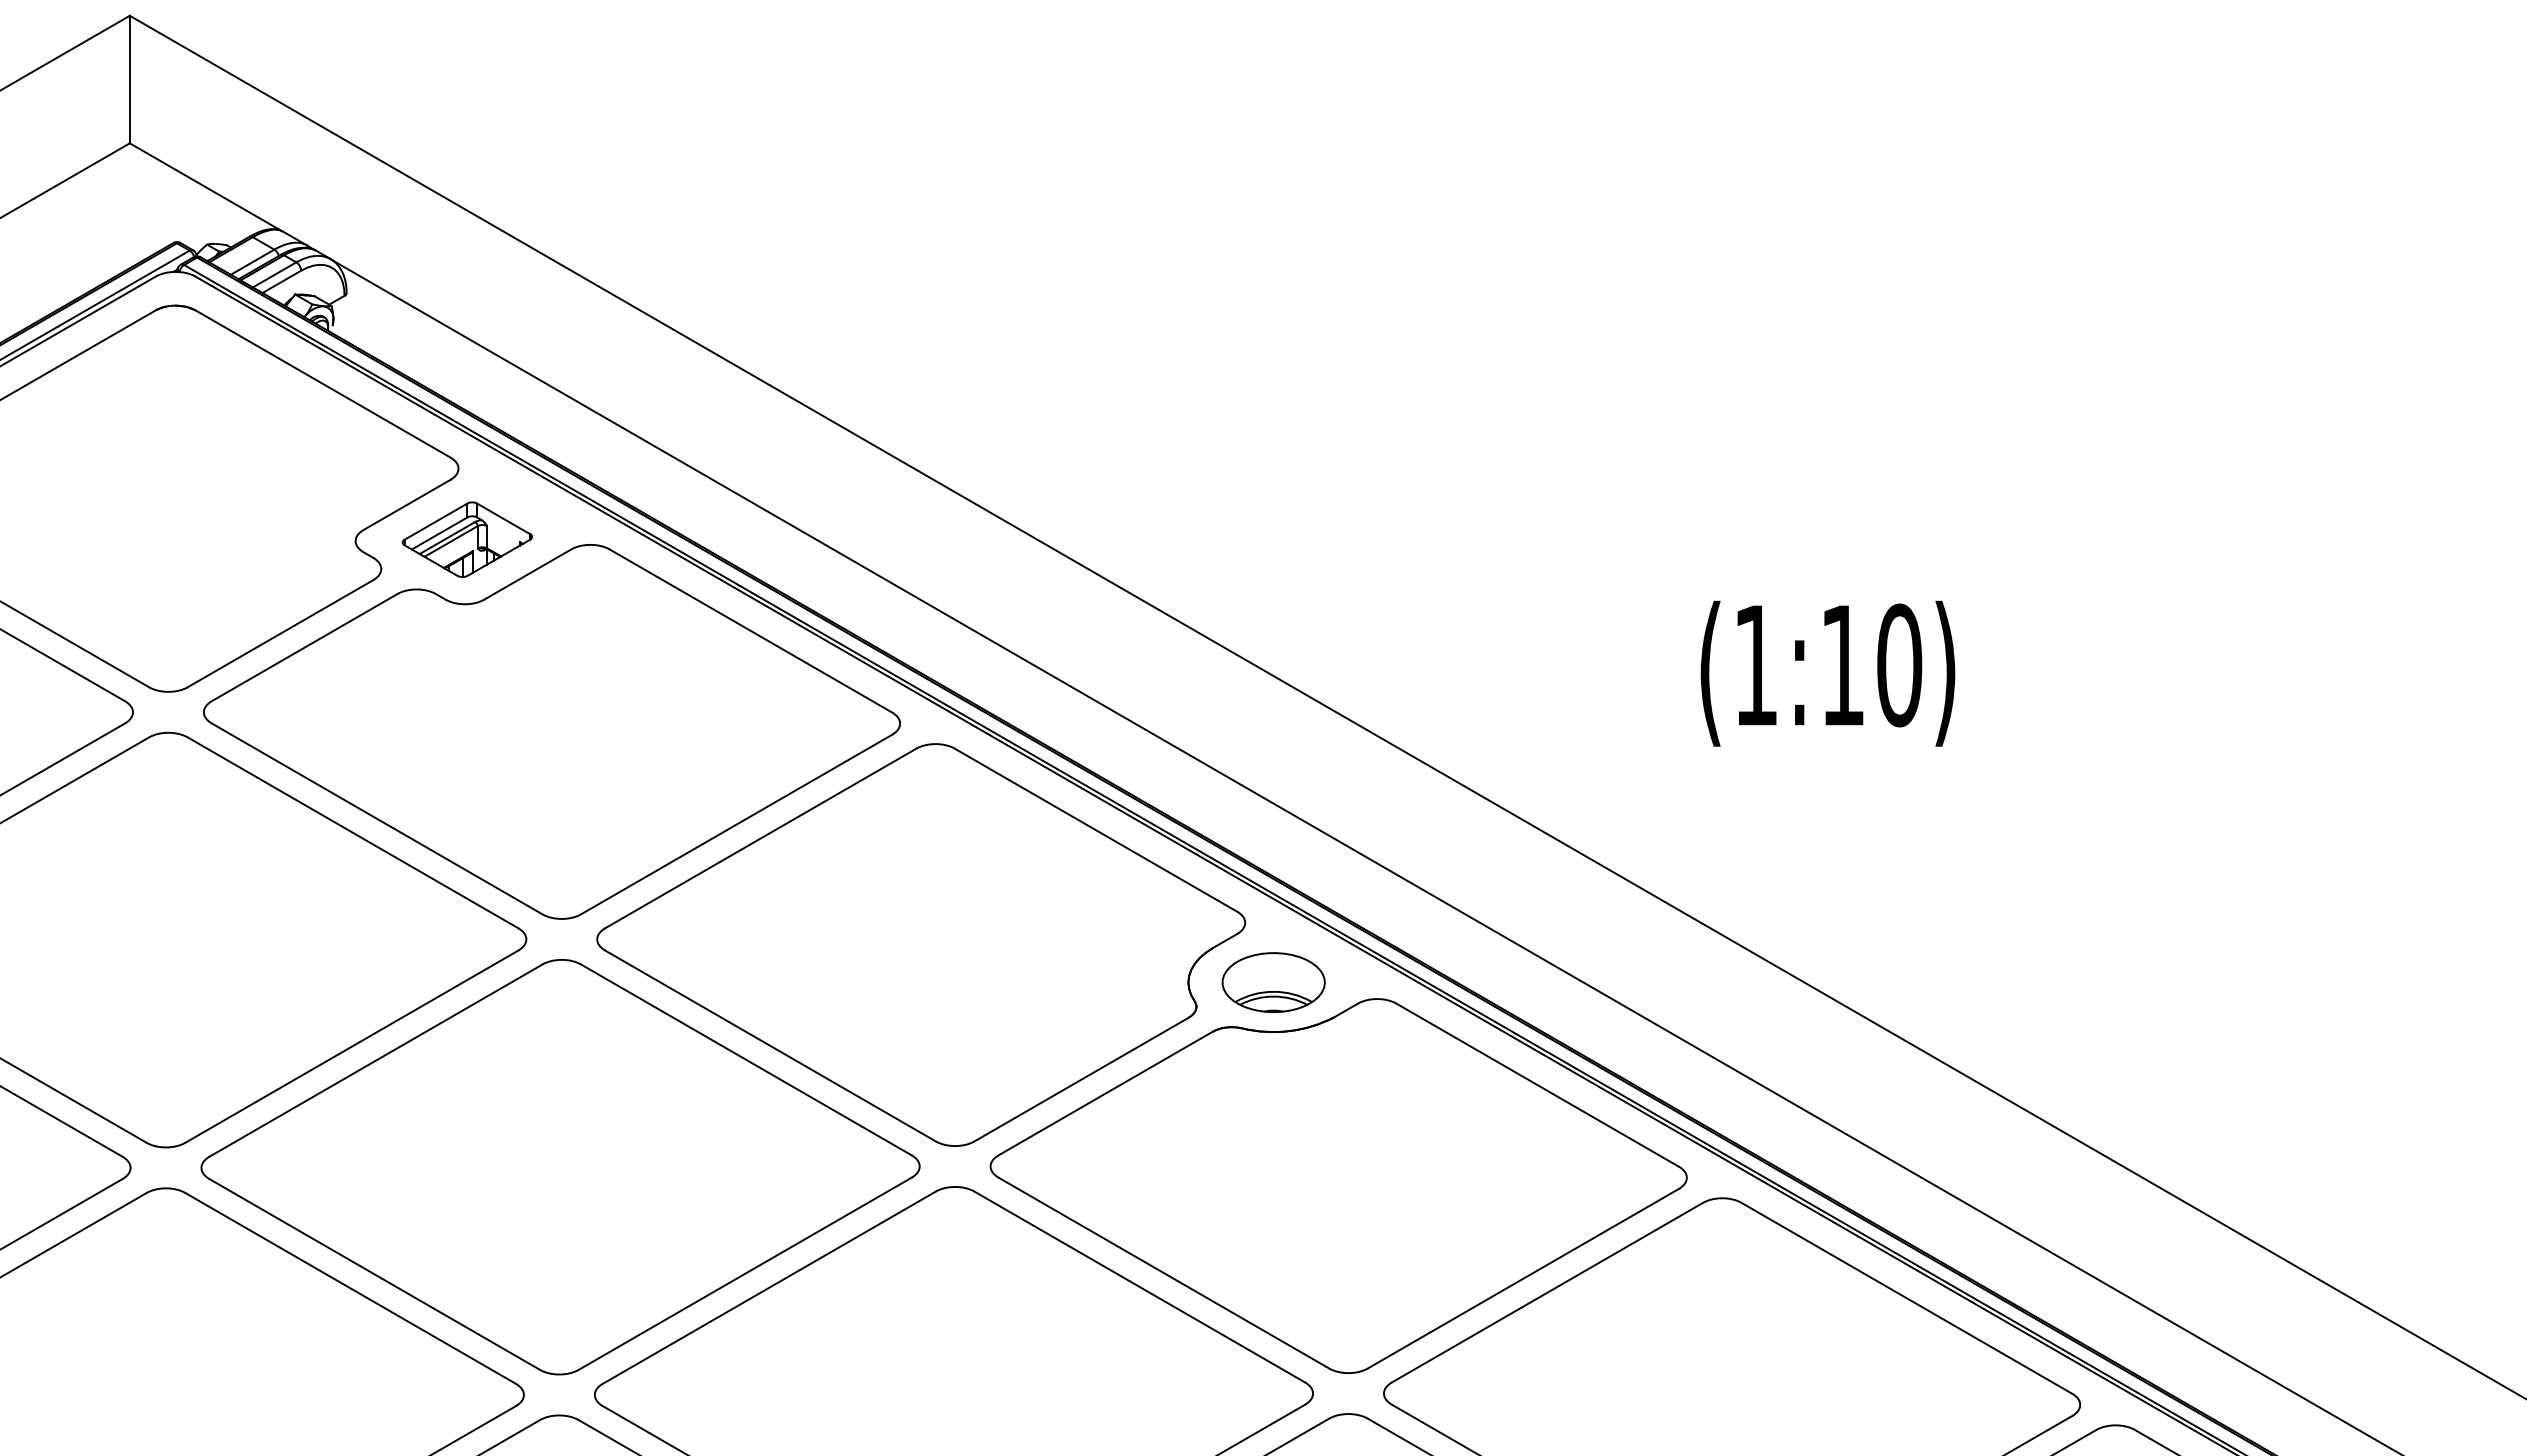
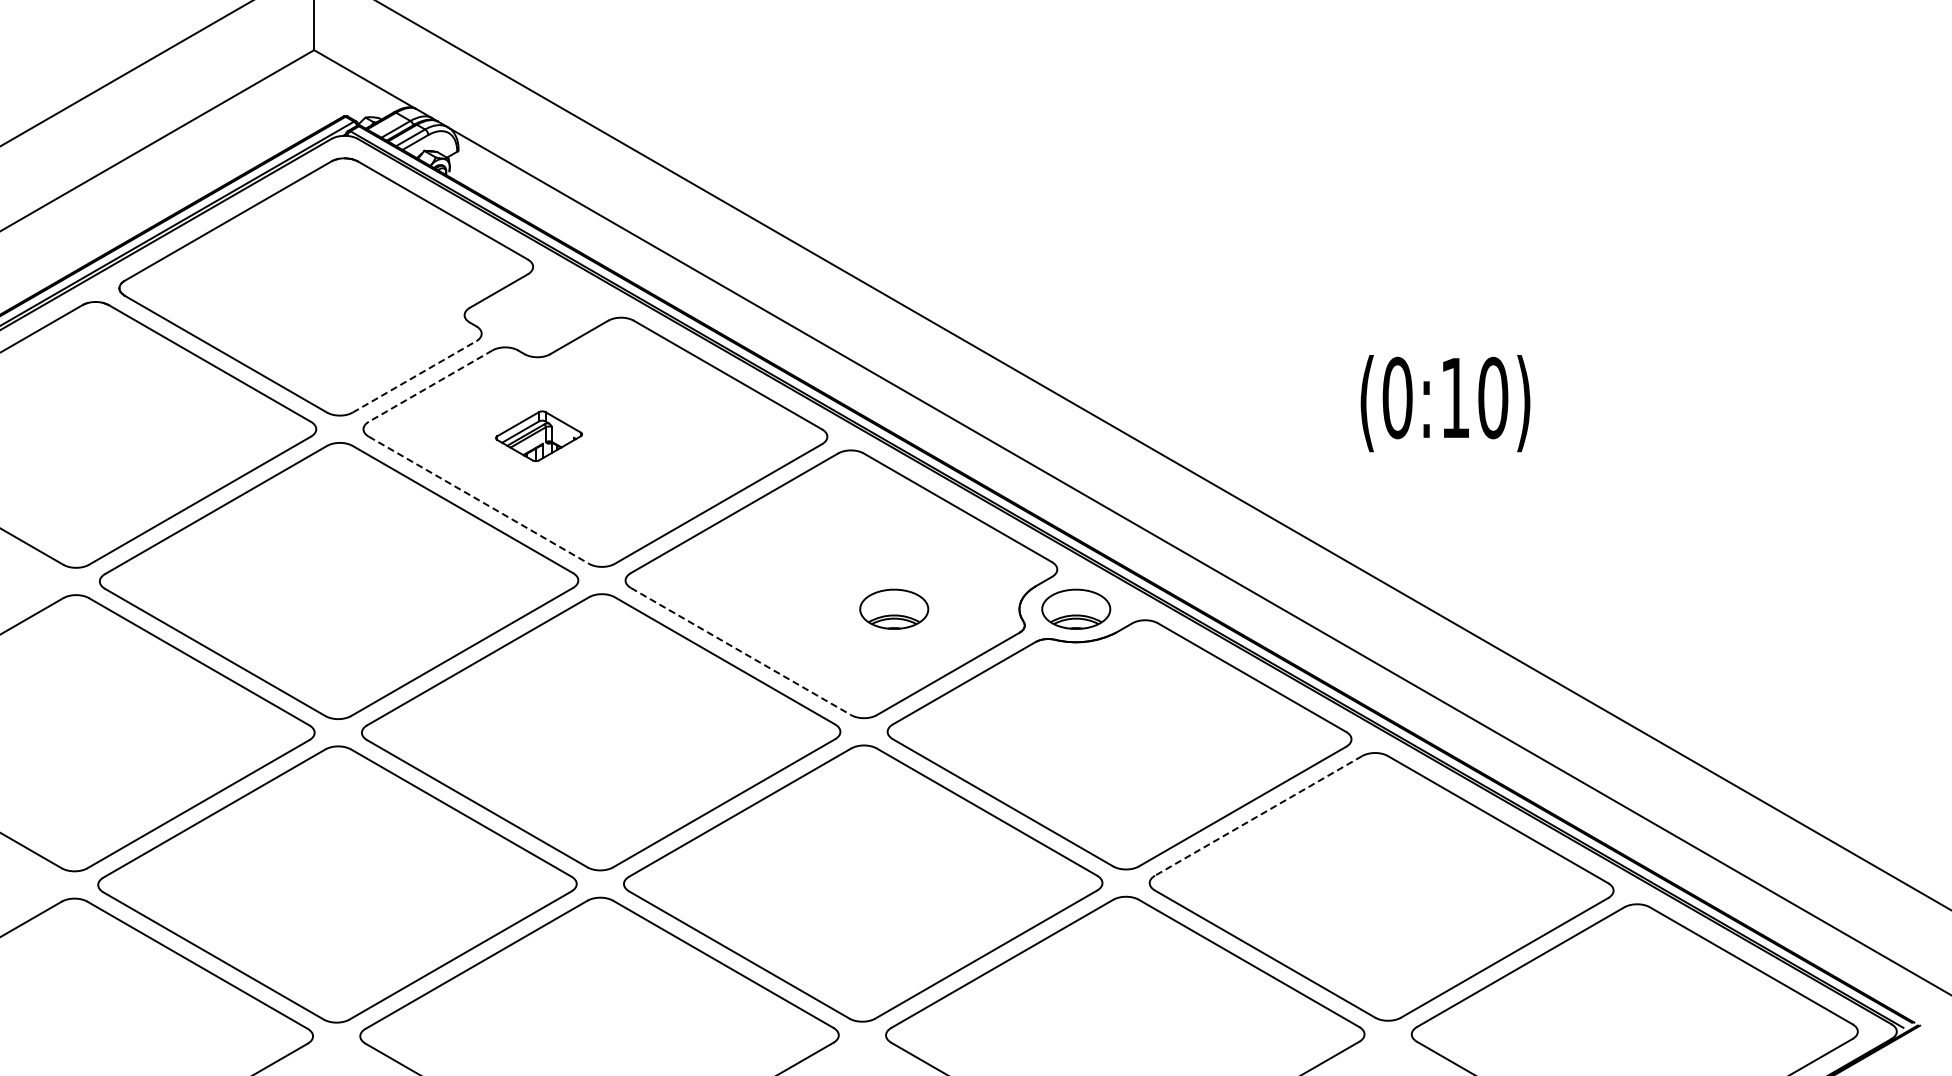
part: (466, 540) -> (538, 436), moved
line: (281, 633) -> (415, 376), solid -> dashed
line: (304, 648) -> (430, 386), solid -> dashed
text: (1755, 664) -> (1397, 397), (1:10) -> (0:10)
line: (377, 819) -> (479, 500), solid -> dashed
part: (1000, 981) -> (894, 608), added
line: (771, 1045) -> (741, 651), solid -> dashed
line: (1547, 1292) -> (1258, 815), solid -> dashed

